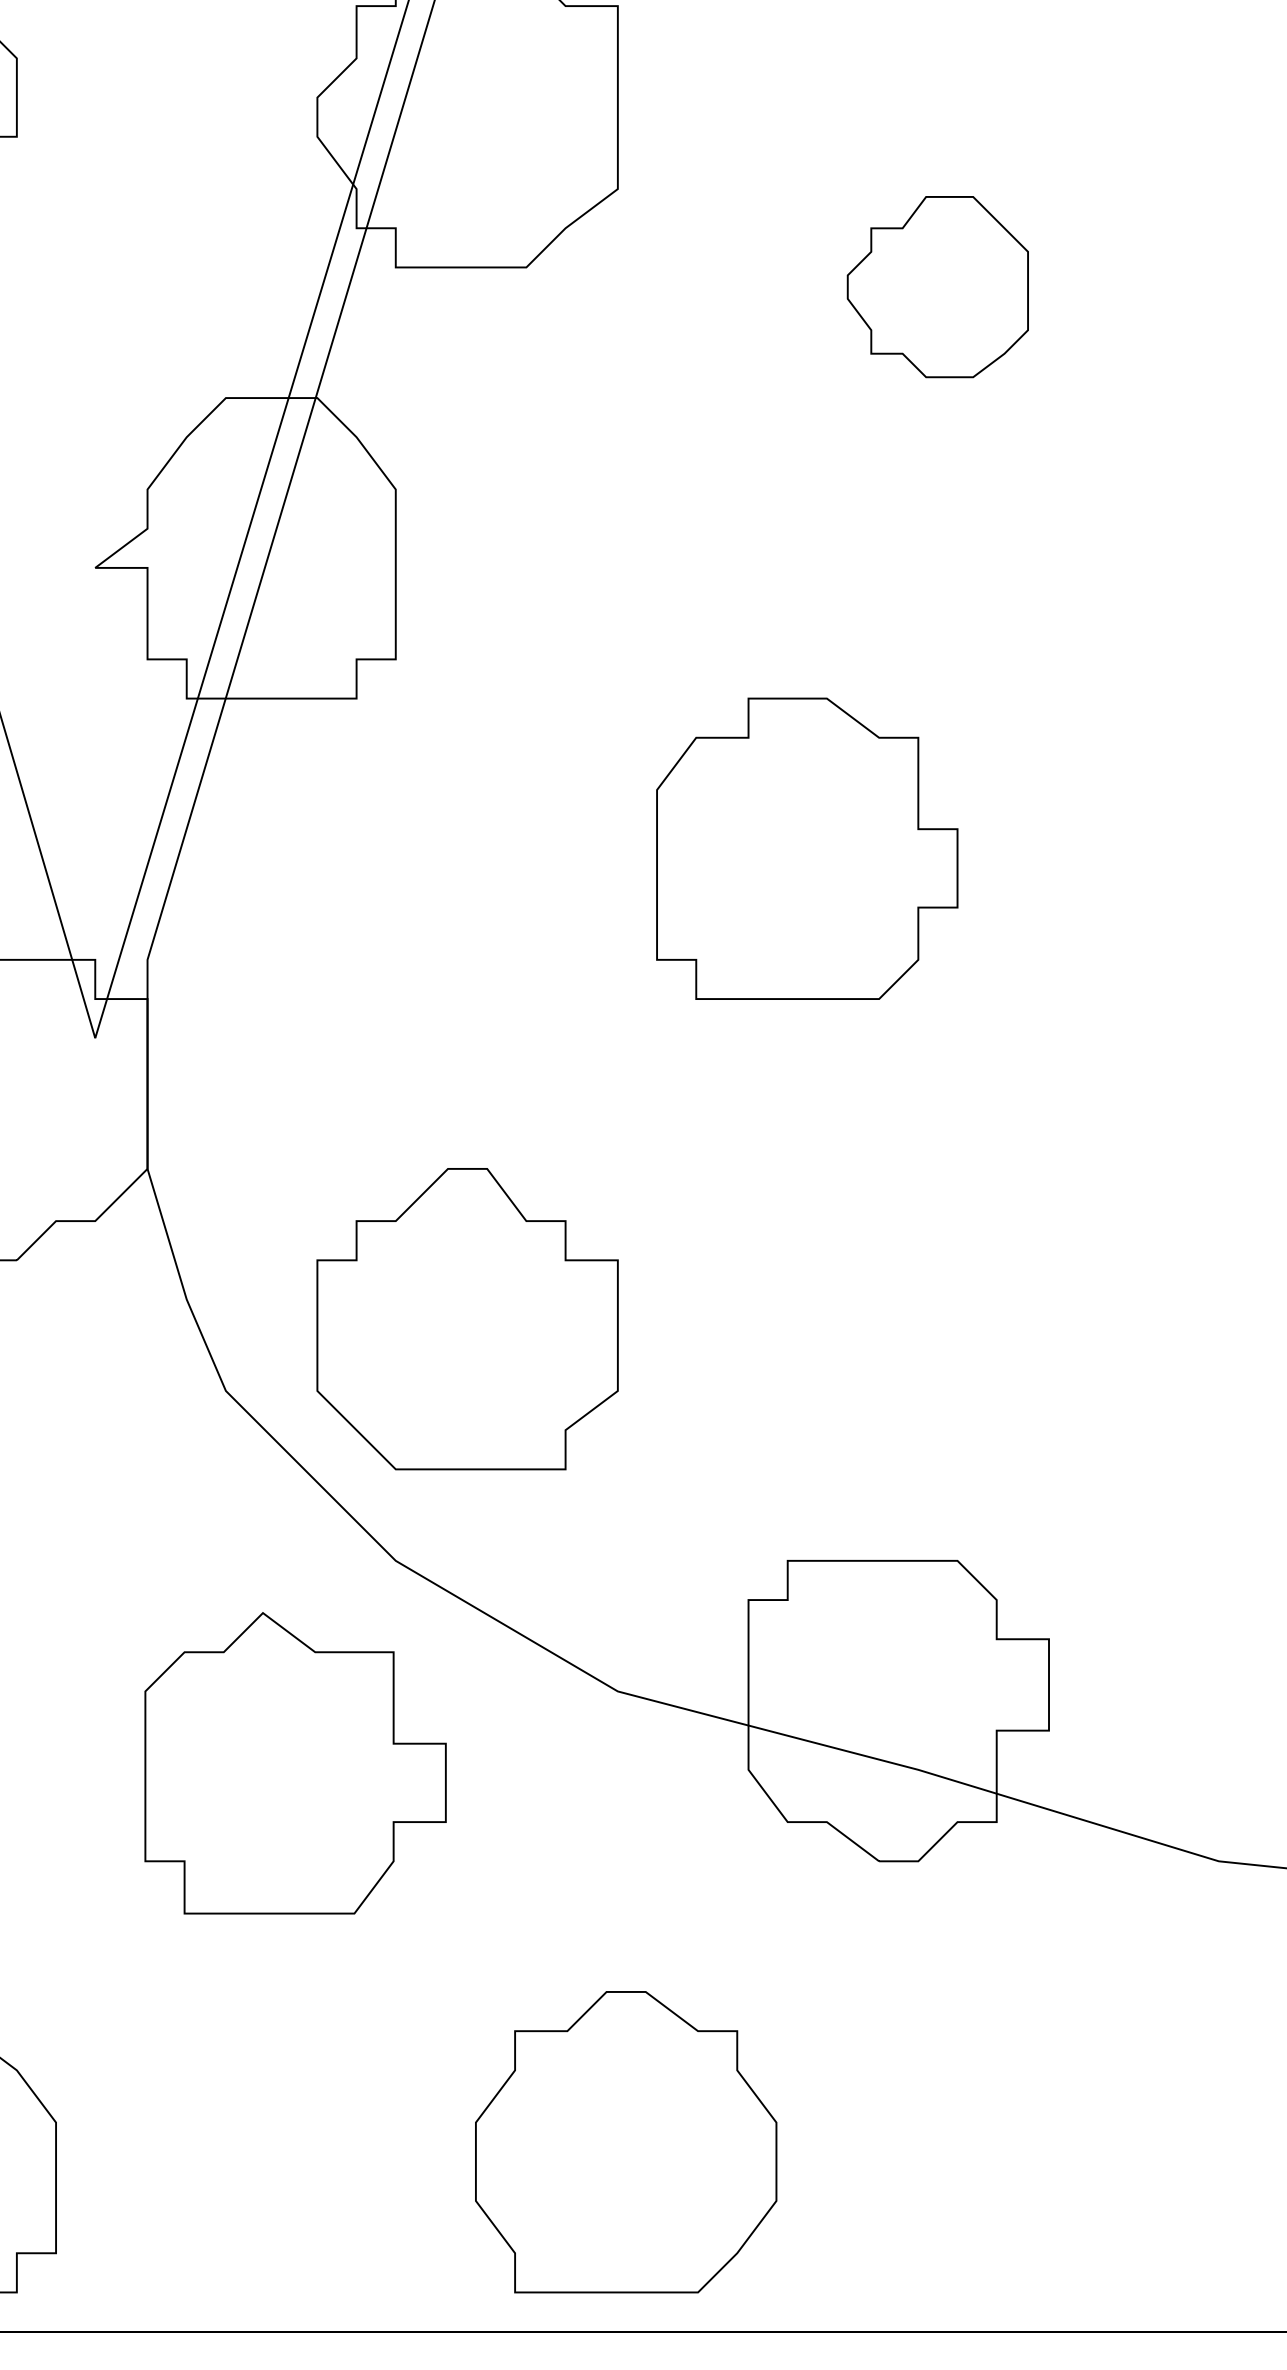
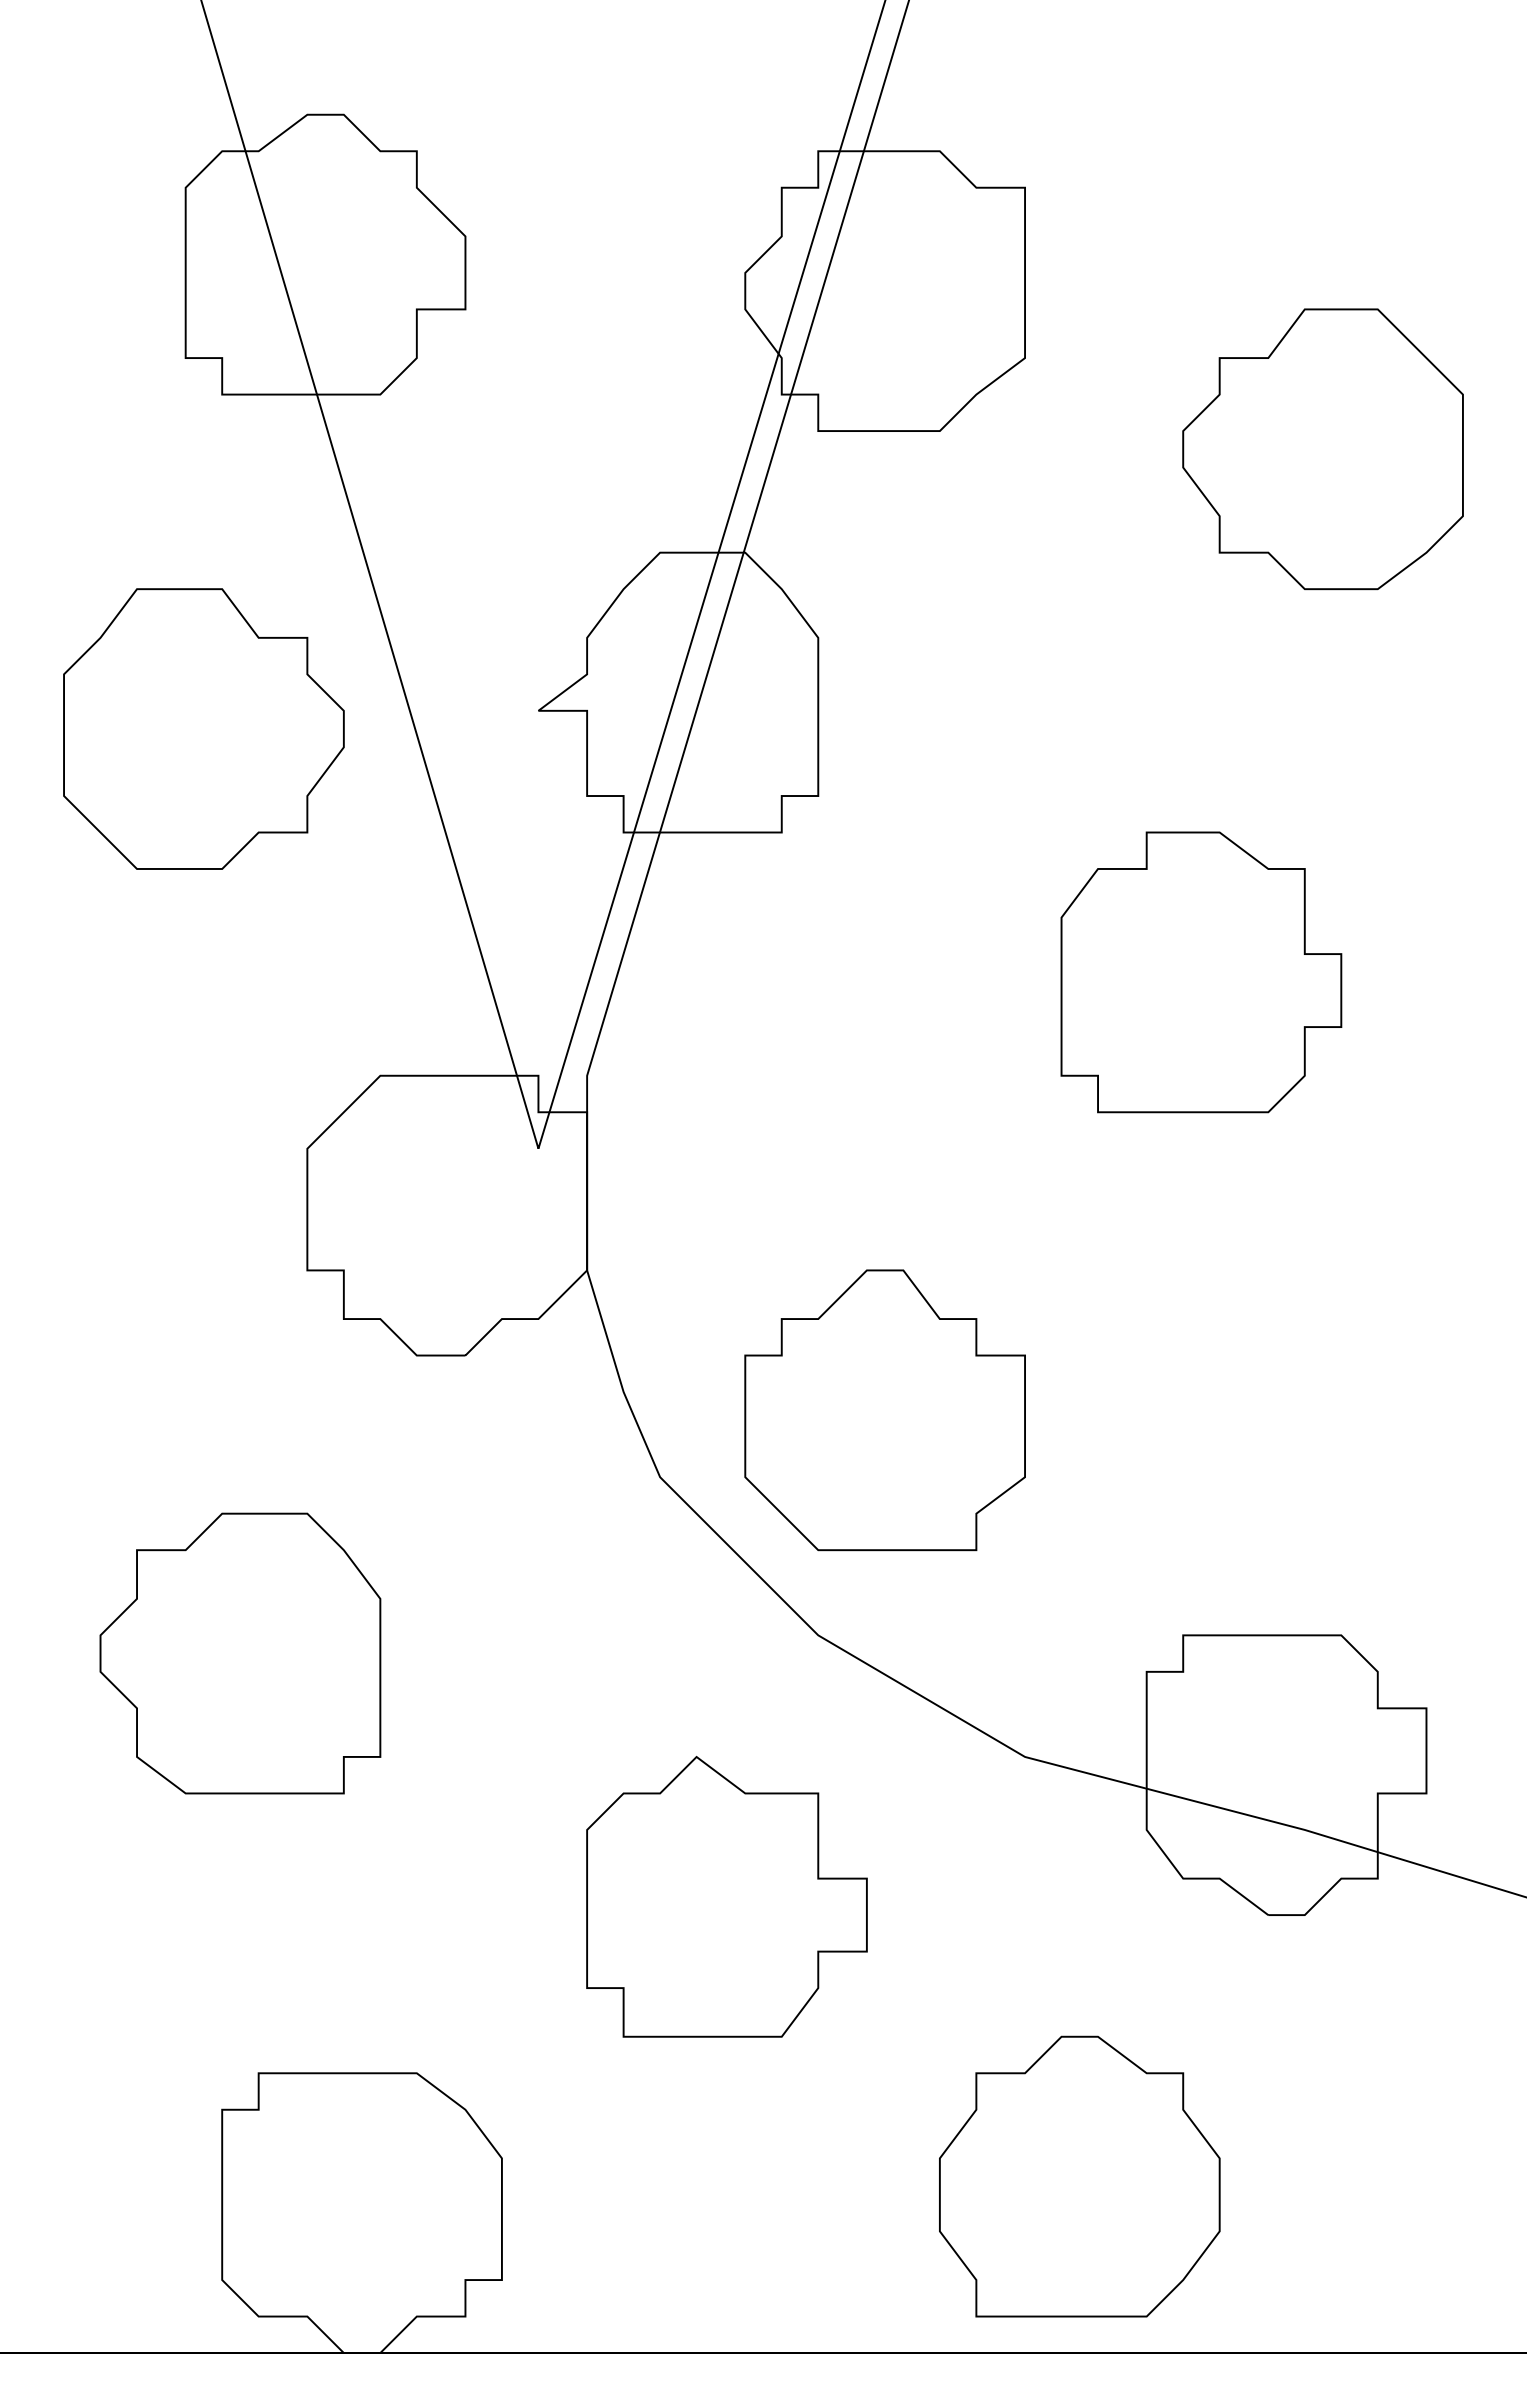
part: (937, 287) -> (1322, 449), size x1.67
part: (295, 1762) -> (726, 1896), moved
part: (625, 2142) -> (1079, 2176), moved

